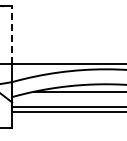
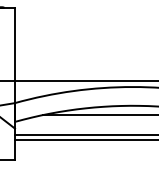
line: (12, 34) -> (15, 43), dashed -> solid

